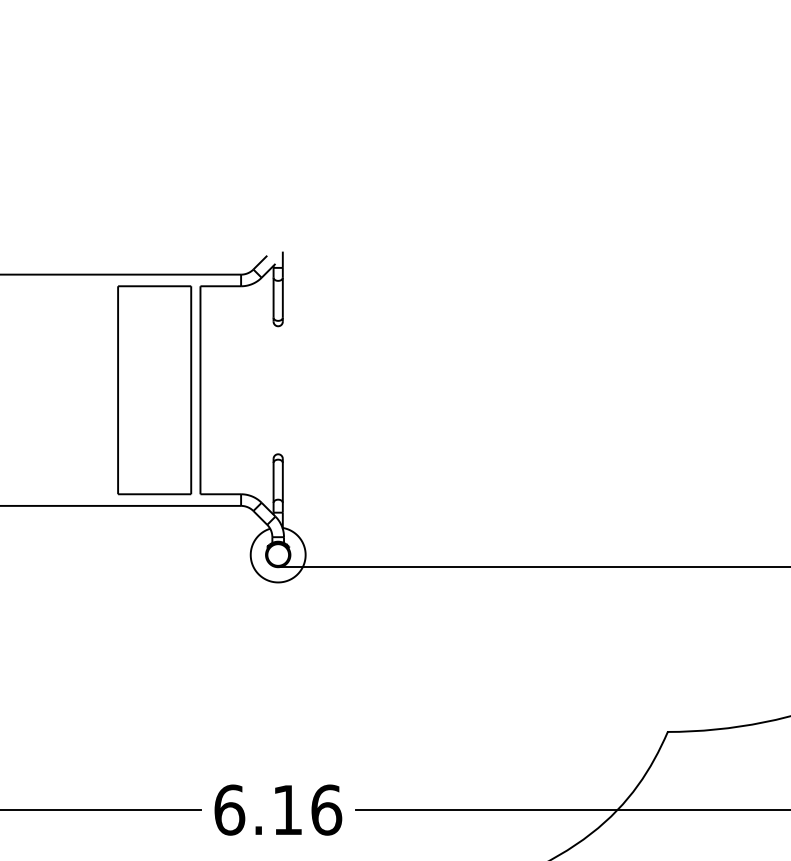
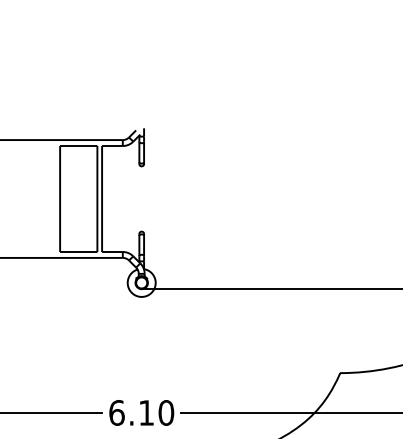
text: (326, 809) -> (166, 412), 6.16 -> 6.10

